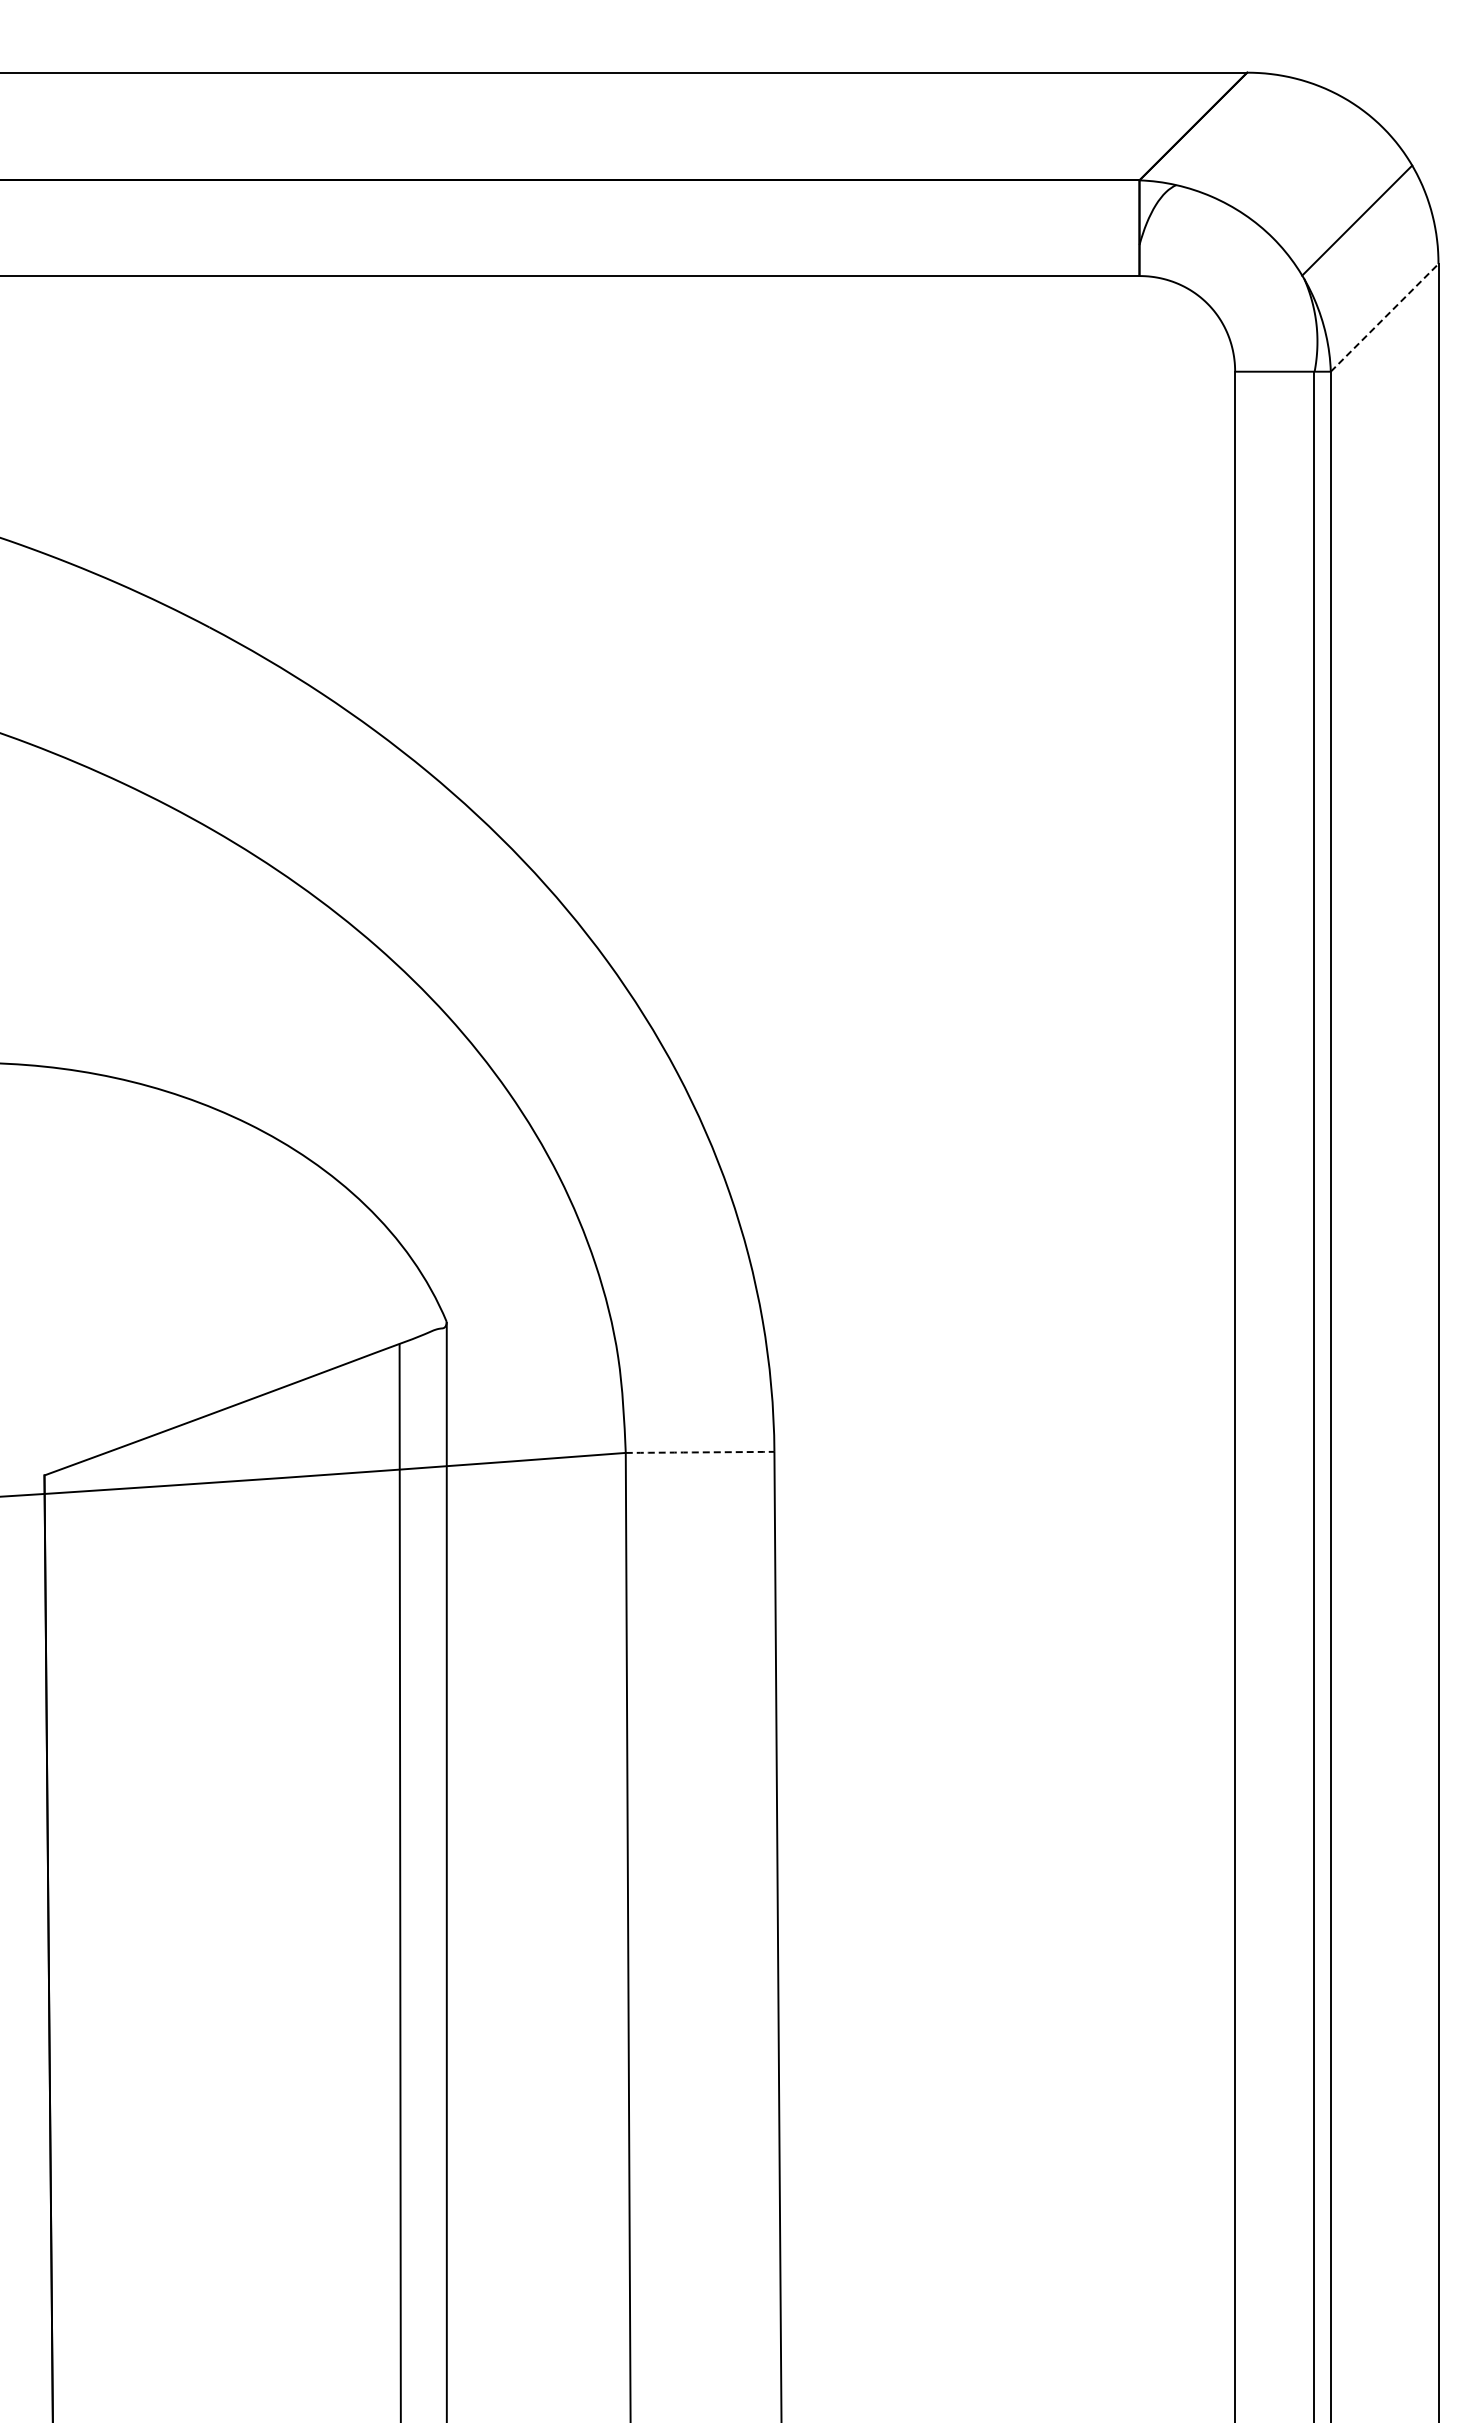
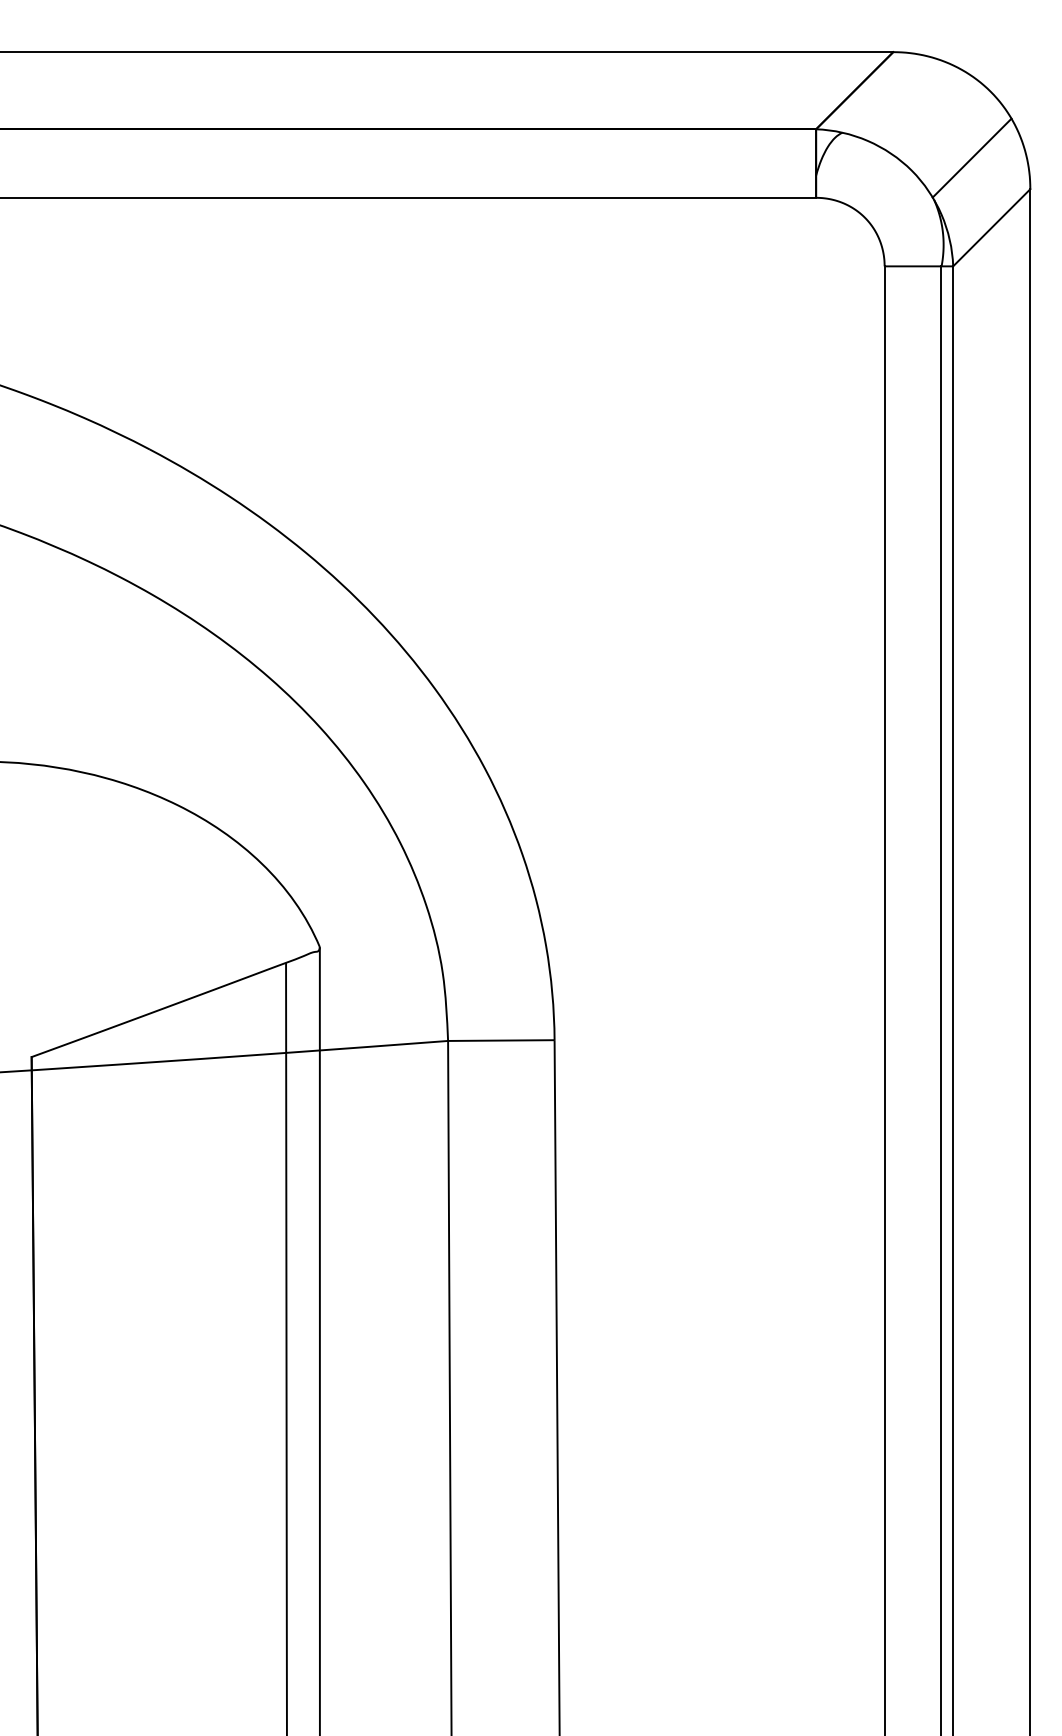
line: (1385, 317) -> (992, 227), dashed -> solid
arc: (698, 1452) -> (500, 1040), dashed -> solid

